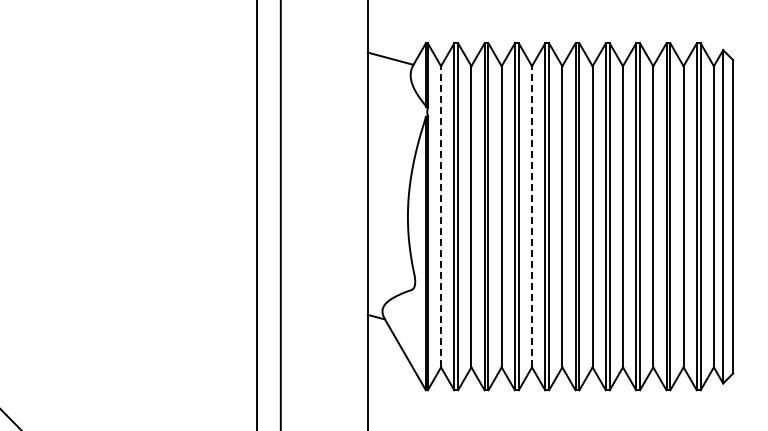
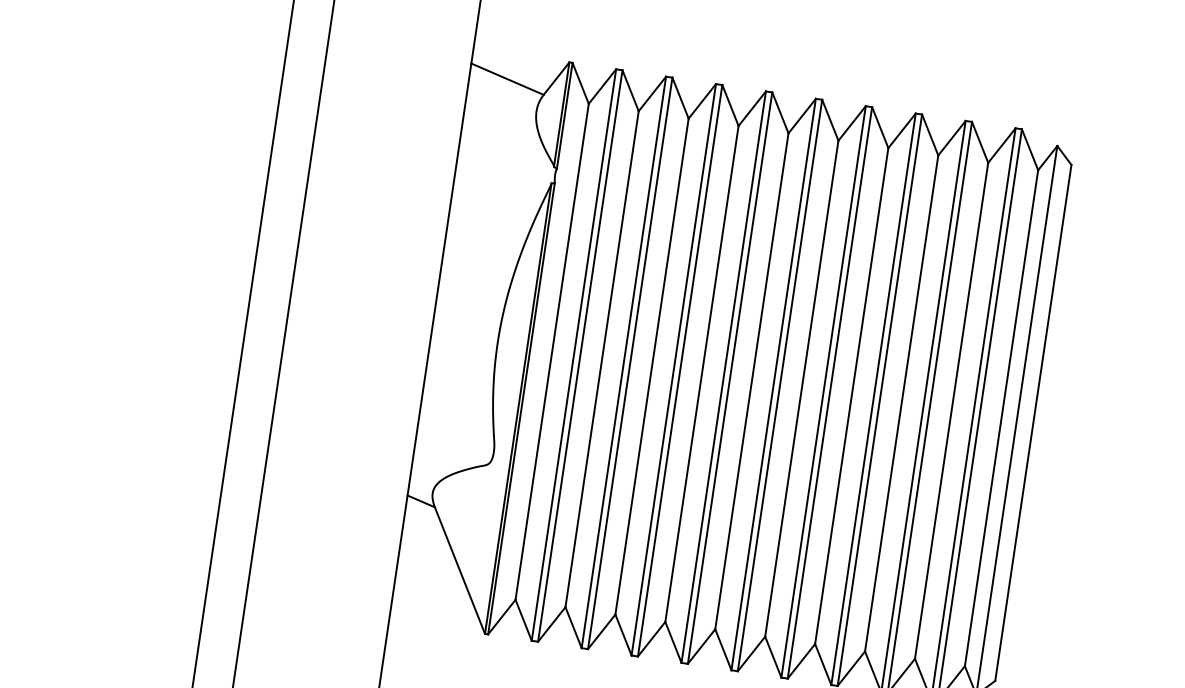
line: (441, 216) -> (552, 351), dashed -> solid
line: (532, 216) -> (702, 373), dashed -> solid

